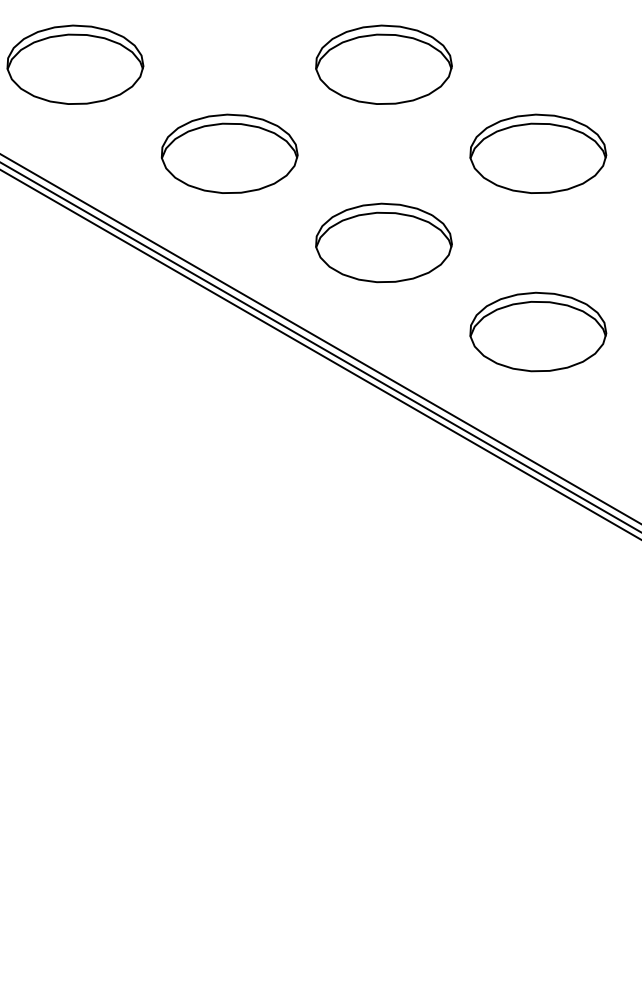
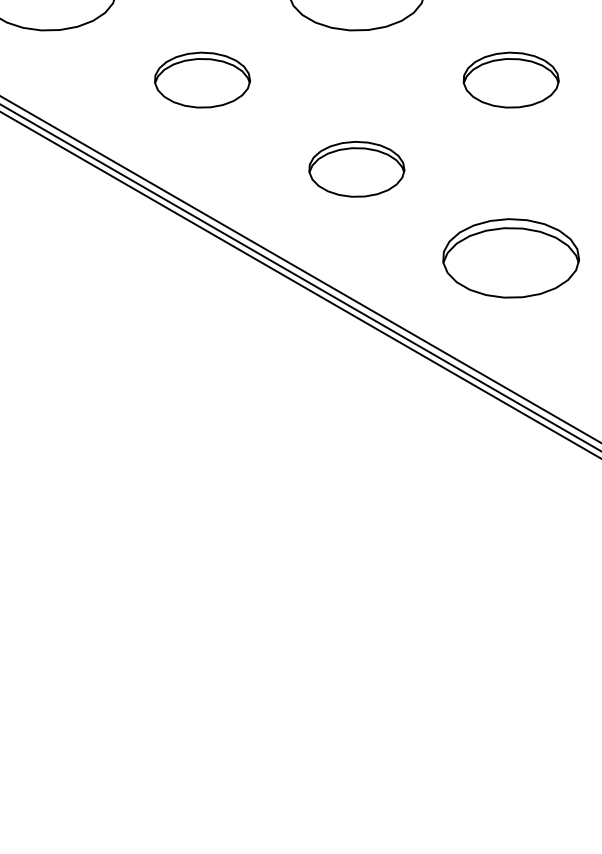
part: (229, 153) -> (202, 79), size x0.7
part: (538, 153) -> (511, 79), size x0.7
part: (383, 242) -> (356, 168), size x0.7

